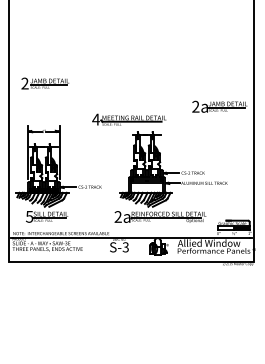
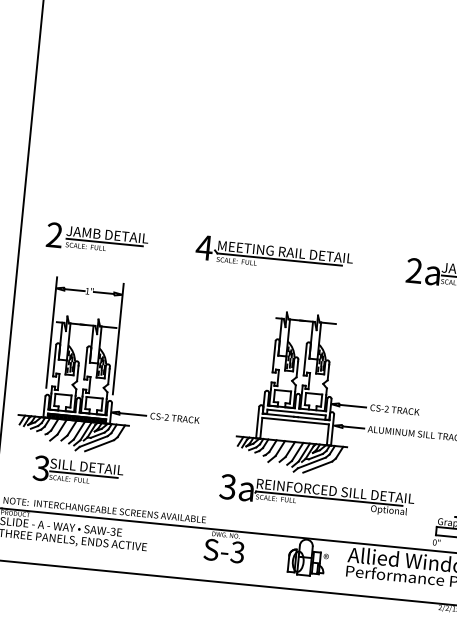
part: (45, 83) -> (97, 239), moved
part: (129, 119) -> (274, 254), moved
text: (29, 216) -> (41, 467), 5 -> 3
text: (117, 216) -> (226, 485), 2a -> 3a

